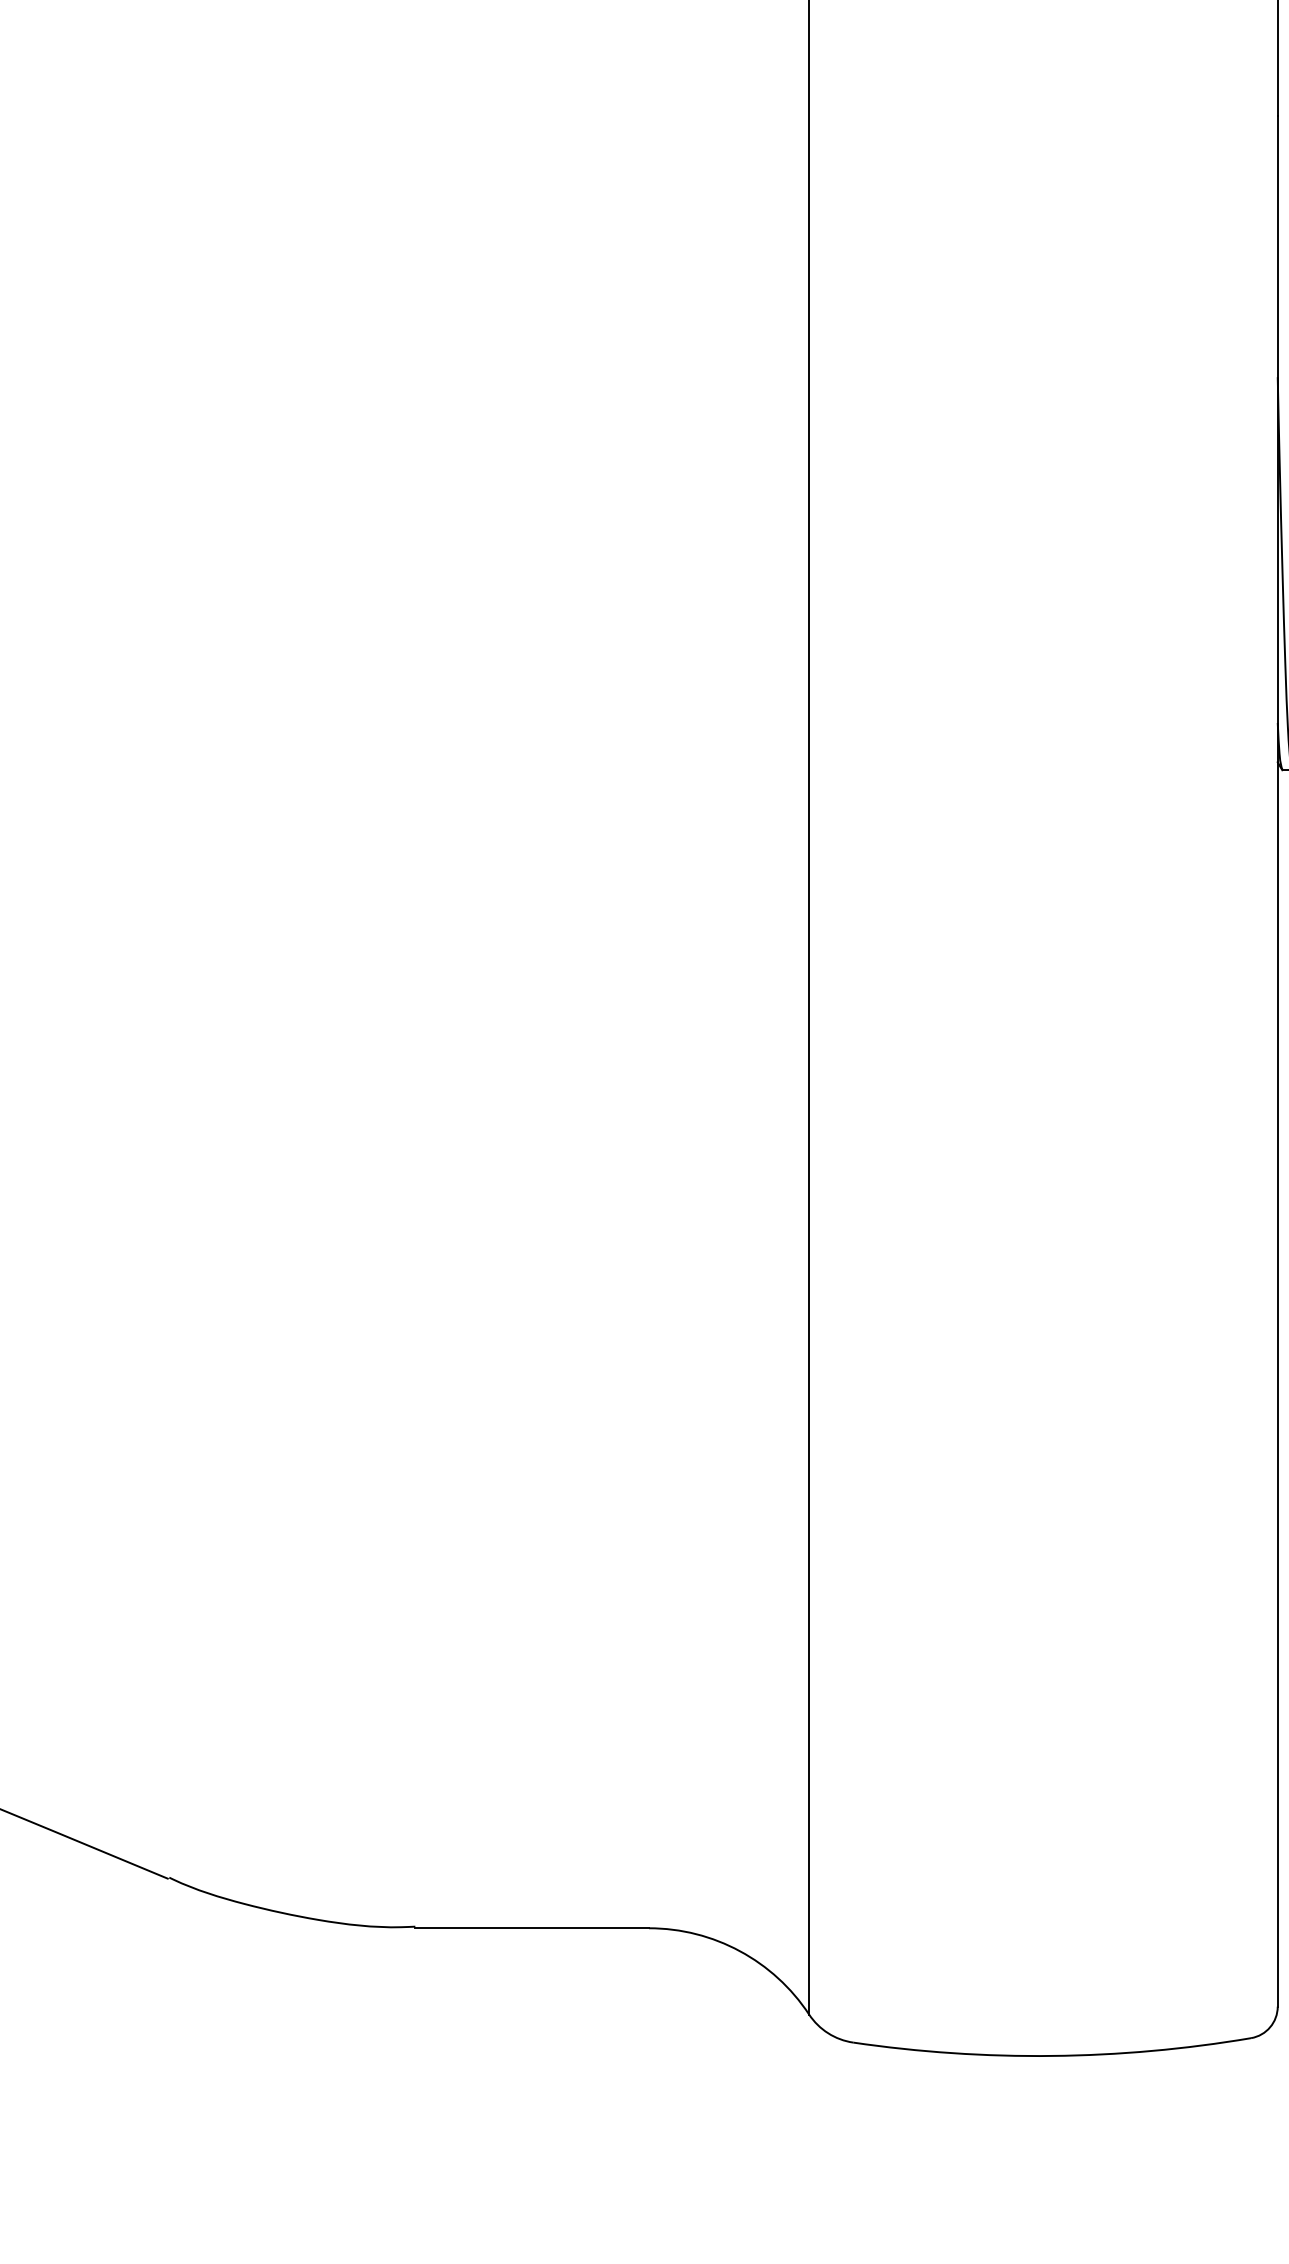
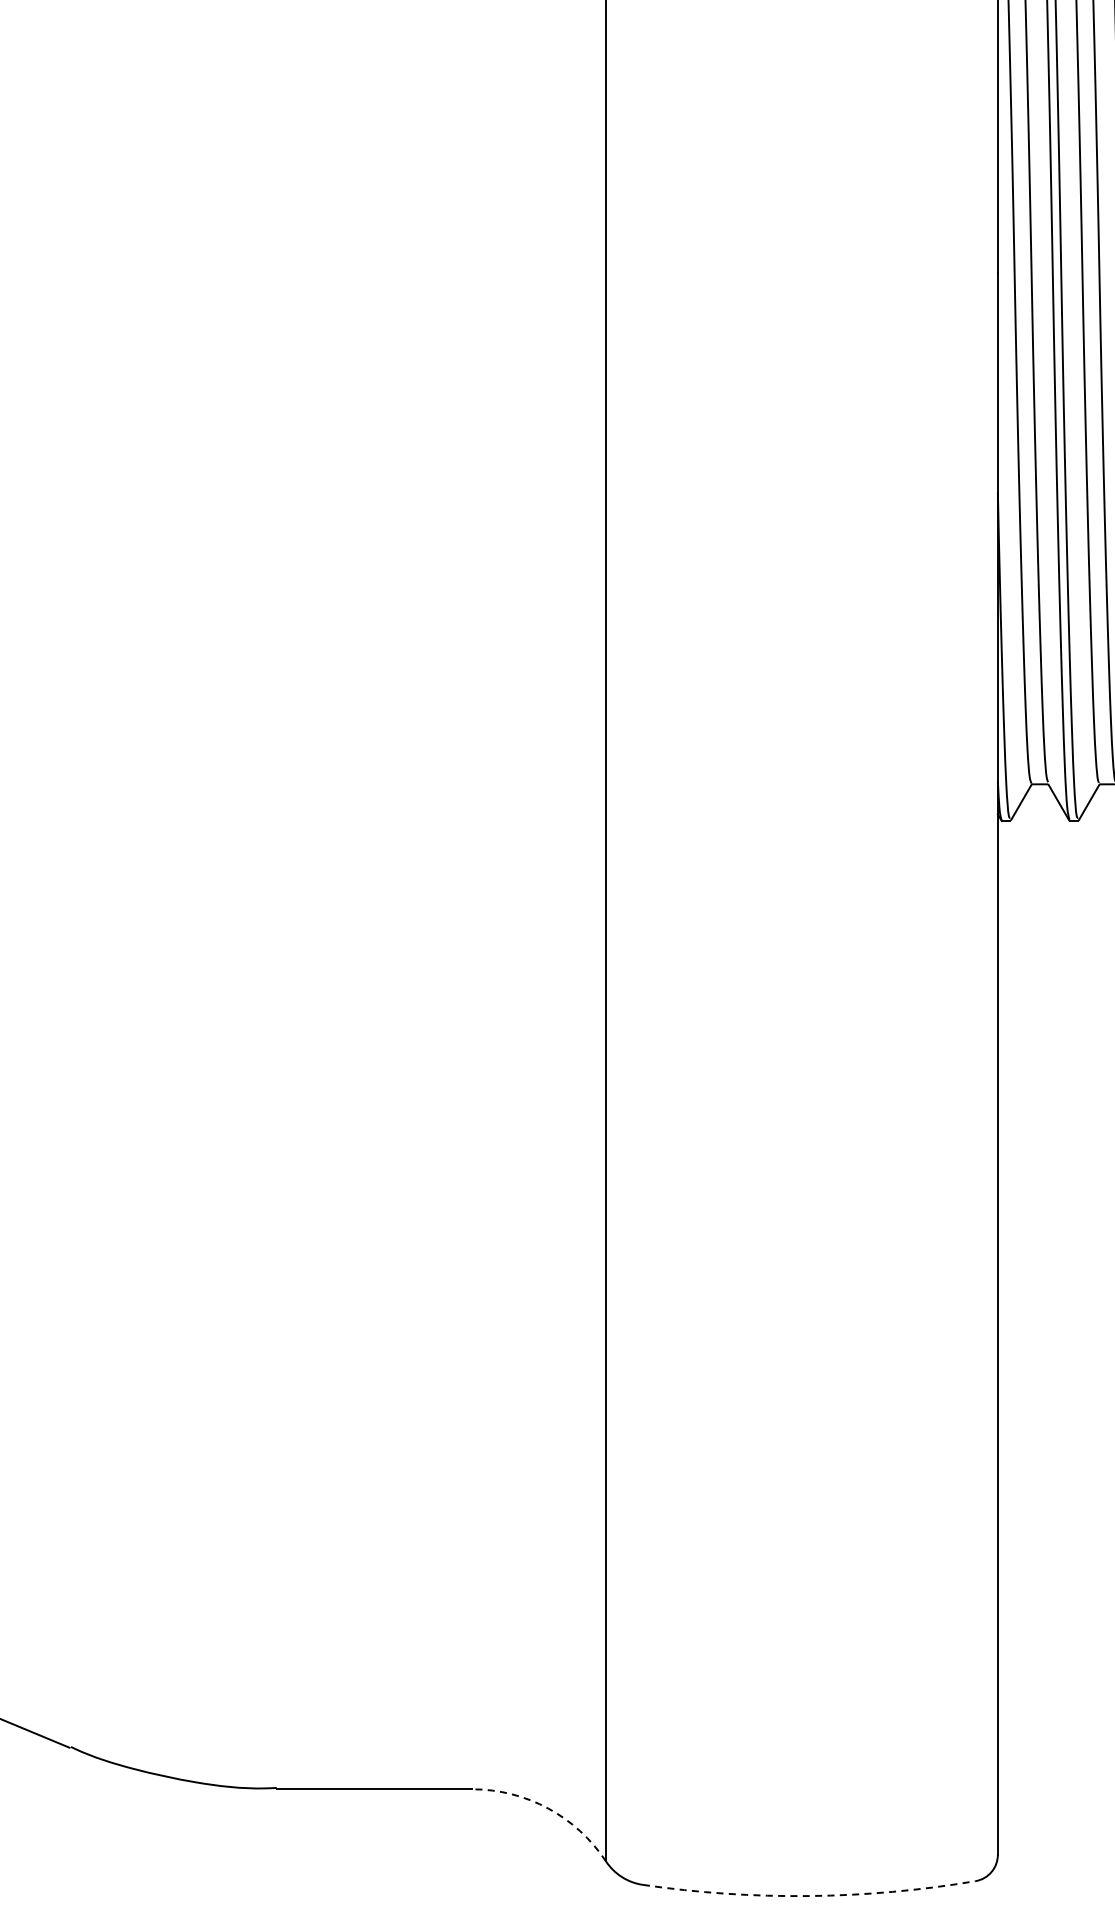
arc: (740, 1951) -> (548, 1808), solid -> dashed
arc: (1052, 2056) -> (809, 1896), solid -> dashed

